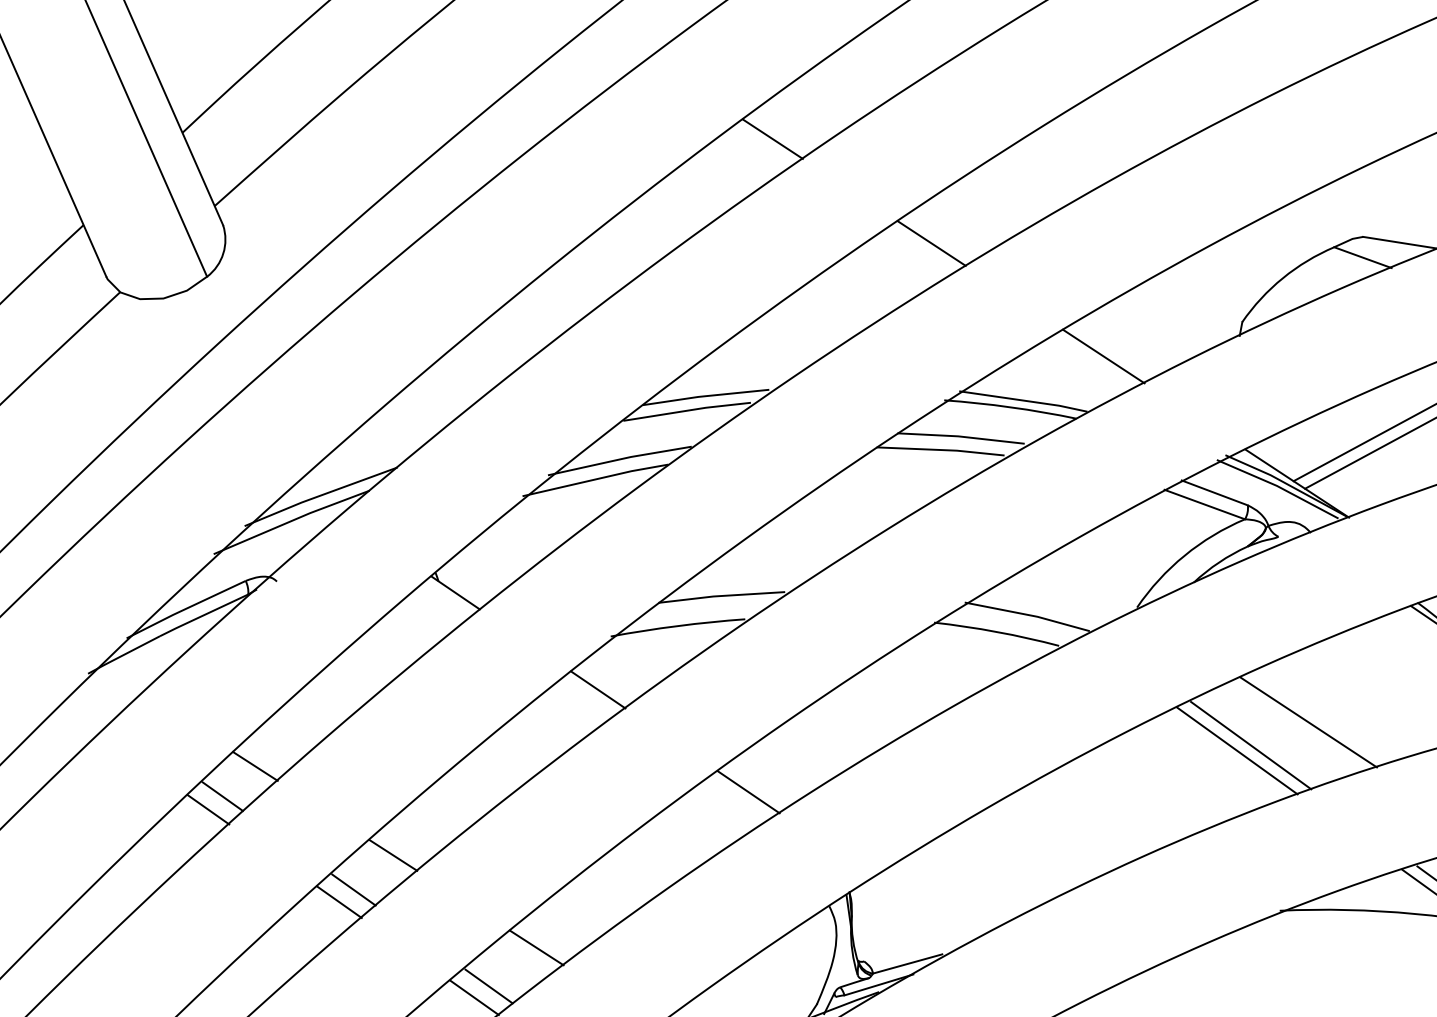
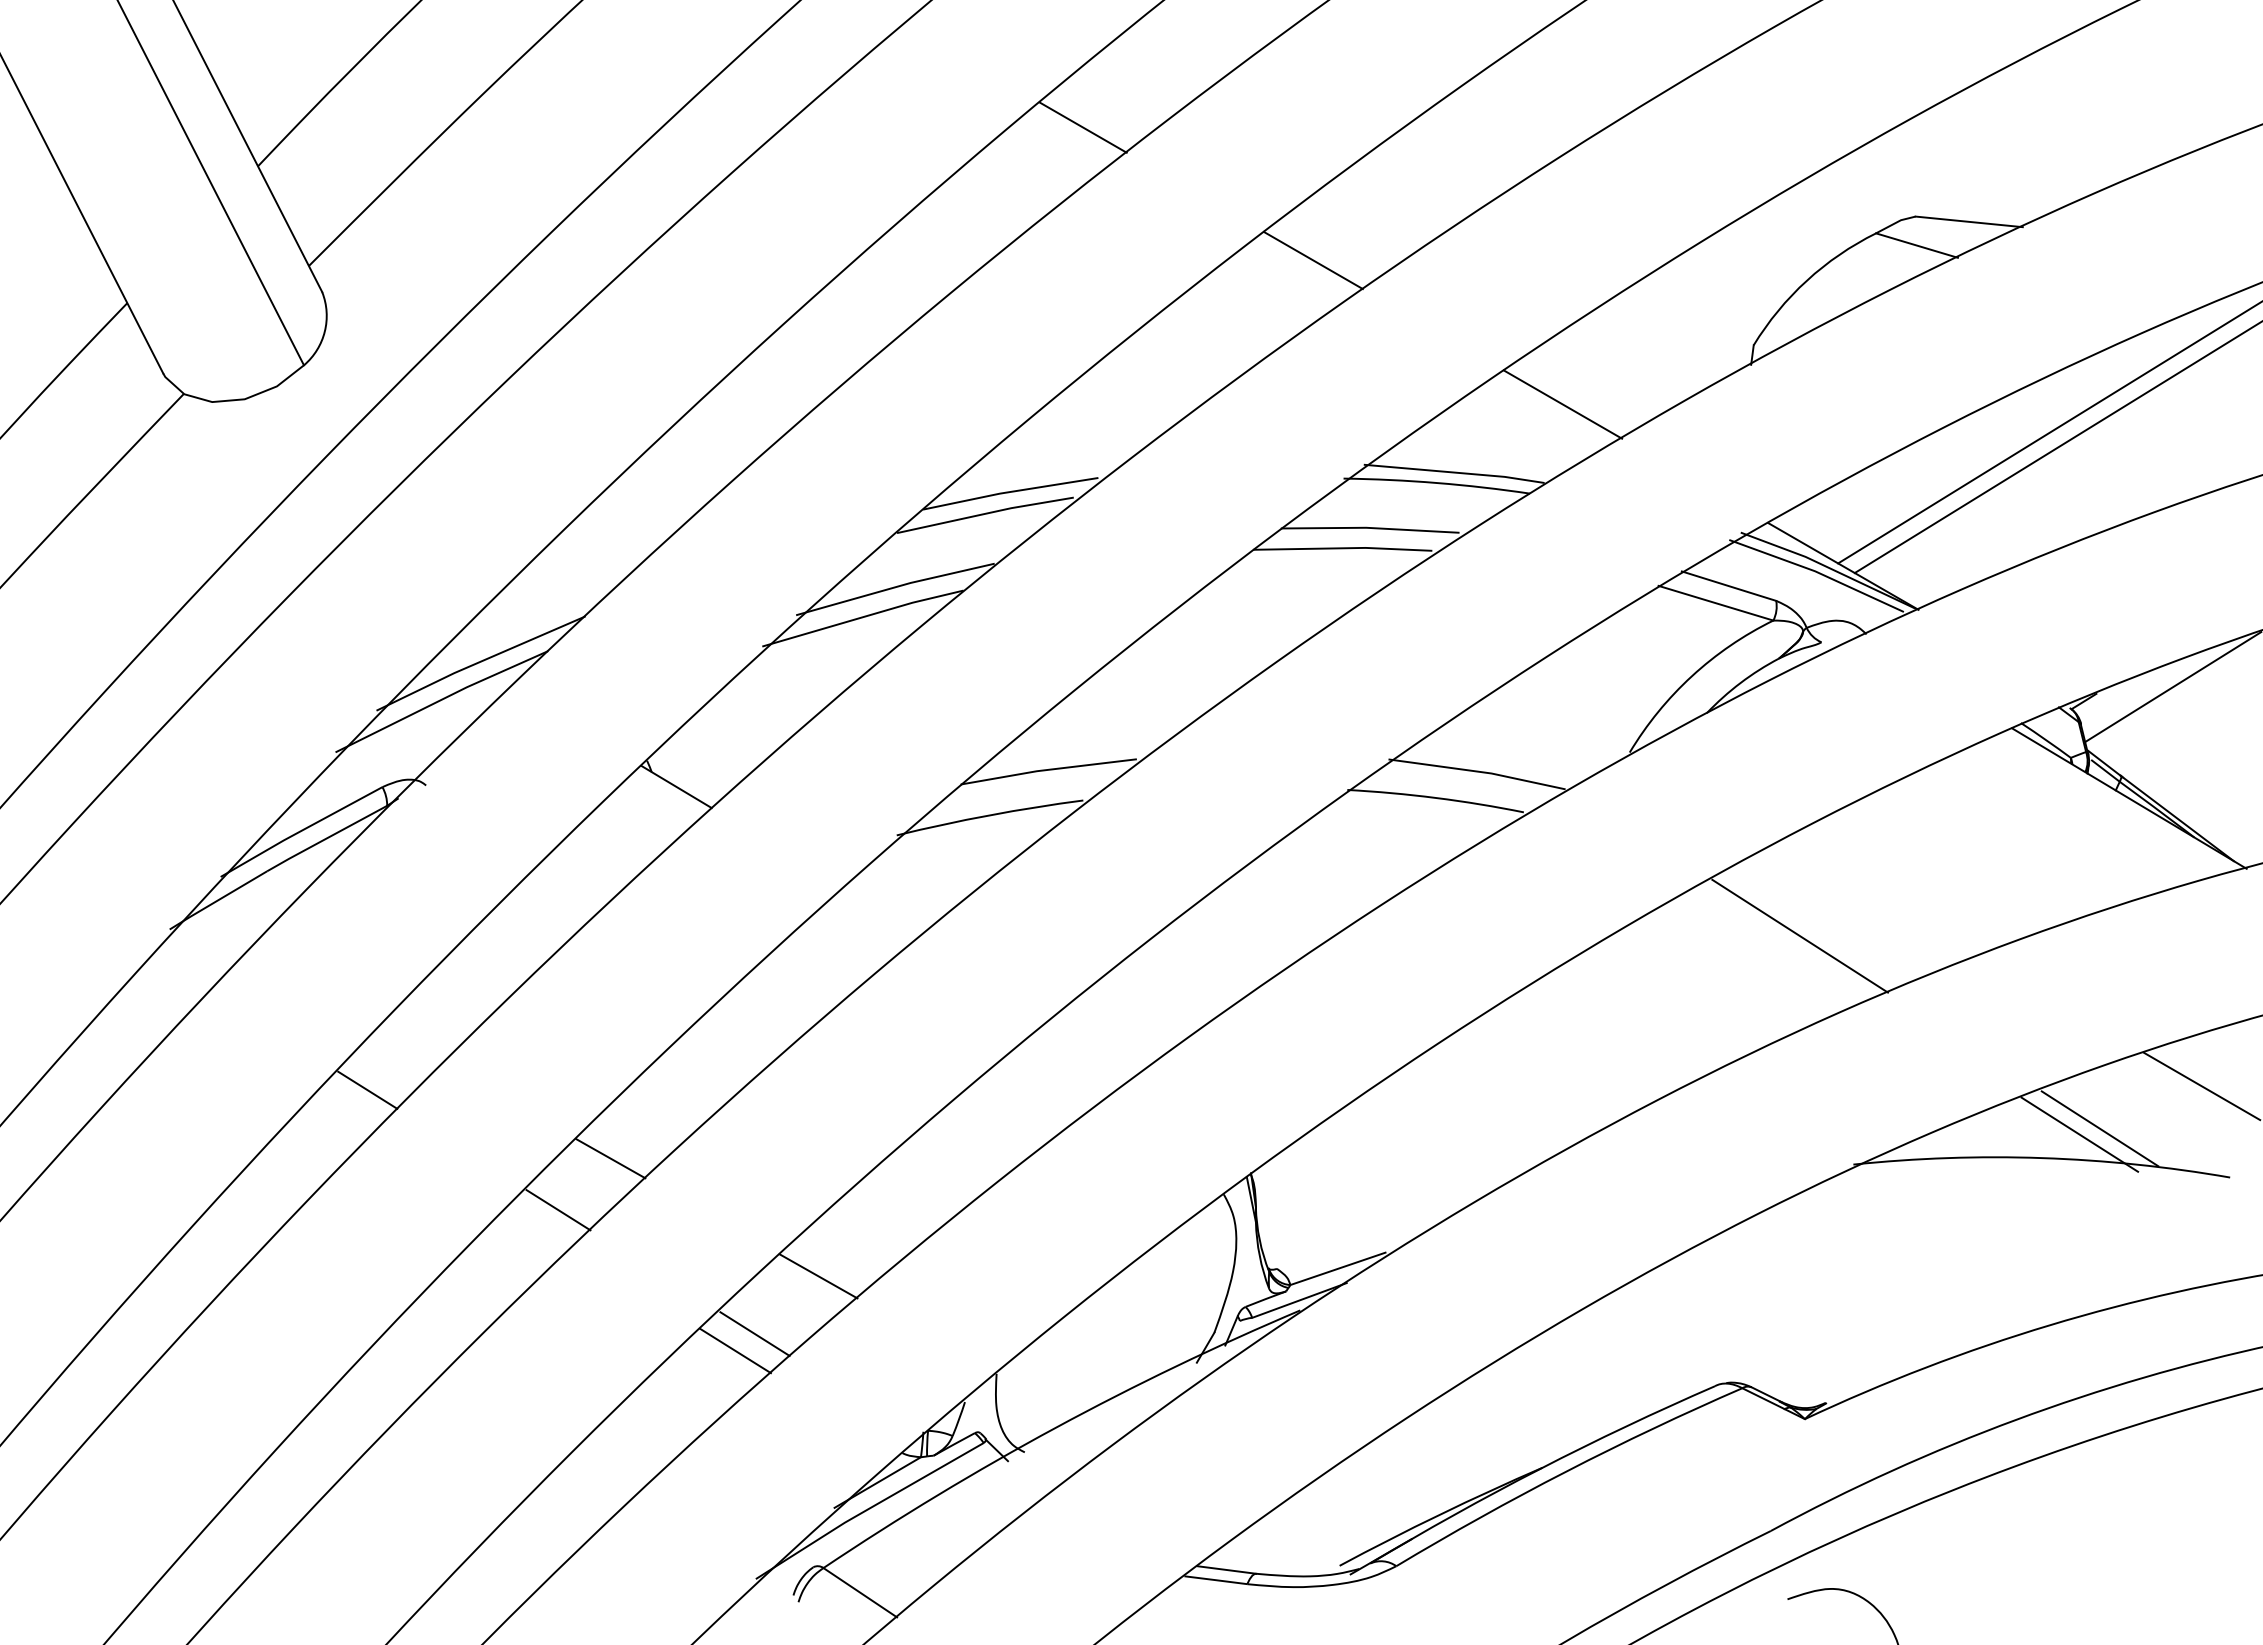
line: (598, 689) -> (883, 910), removed
line: (1308, 721) -> (1878, 898), removed
line: (1237, 750) -> (1781, 944), removed
line: (255, 766) -> (410, 1045), removed
line: (749, 792) -> (1102, 1041), removed
line: (208, 809) -> (348, 1109), removed
line: (338, 902) -> (538, 1228), removed

